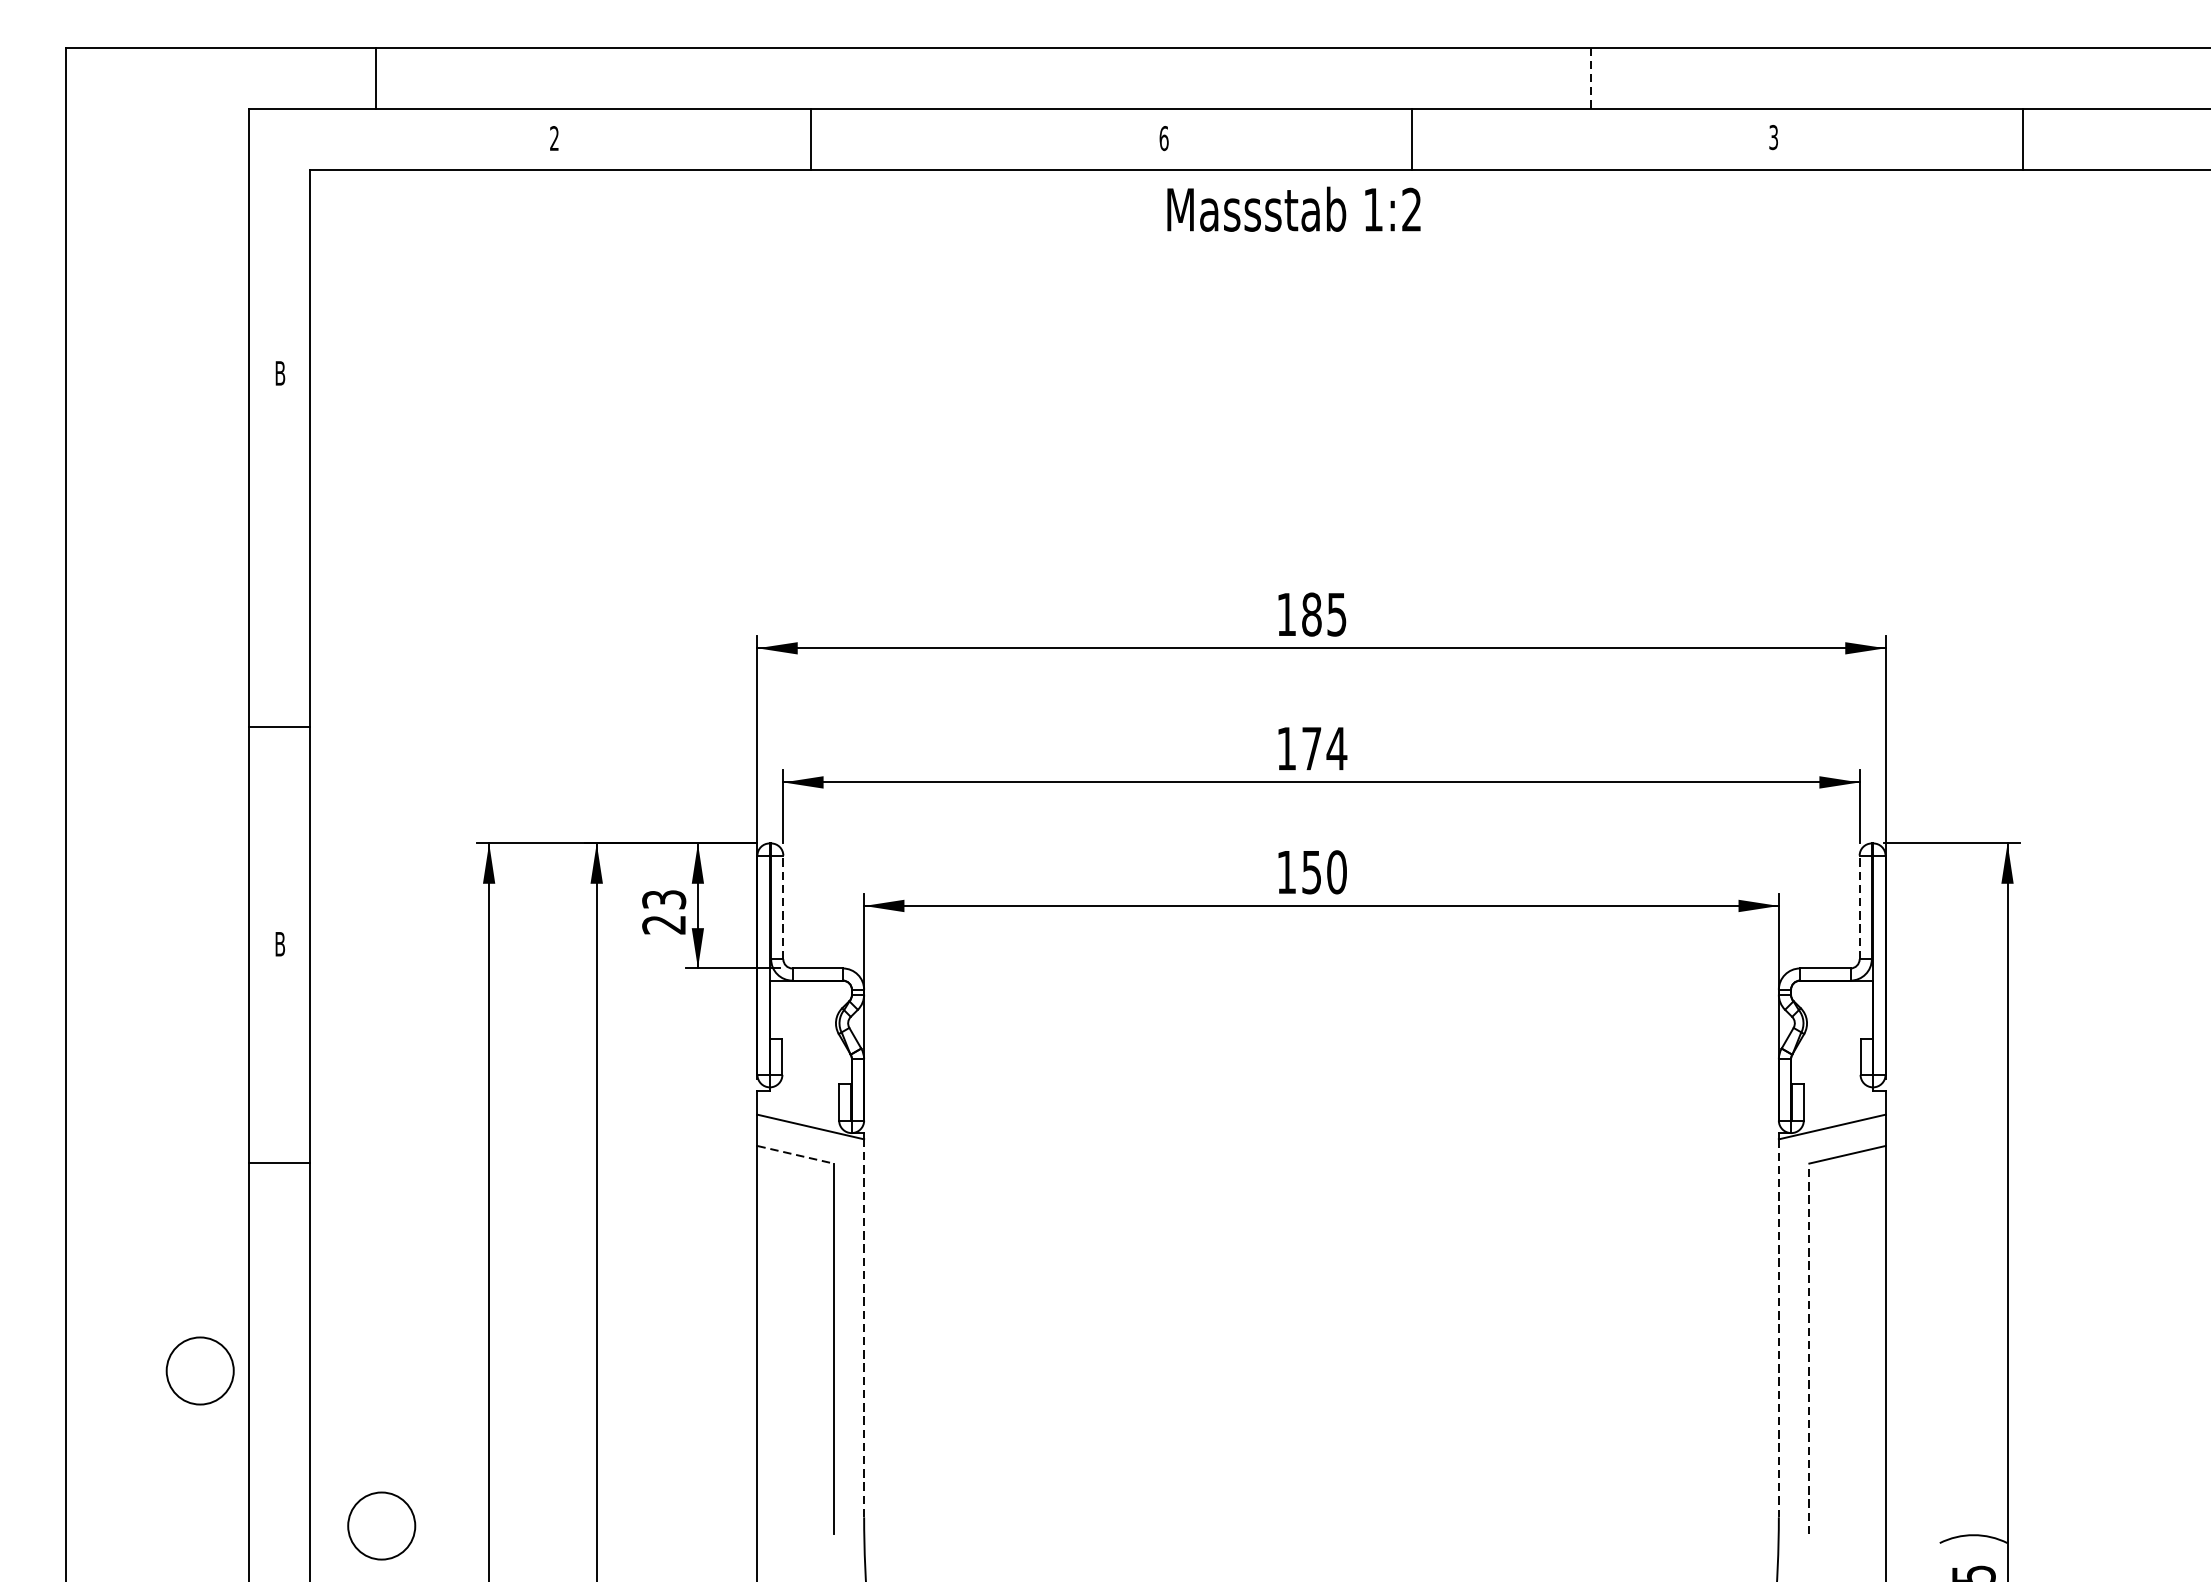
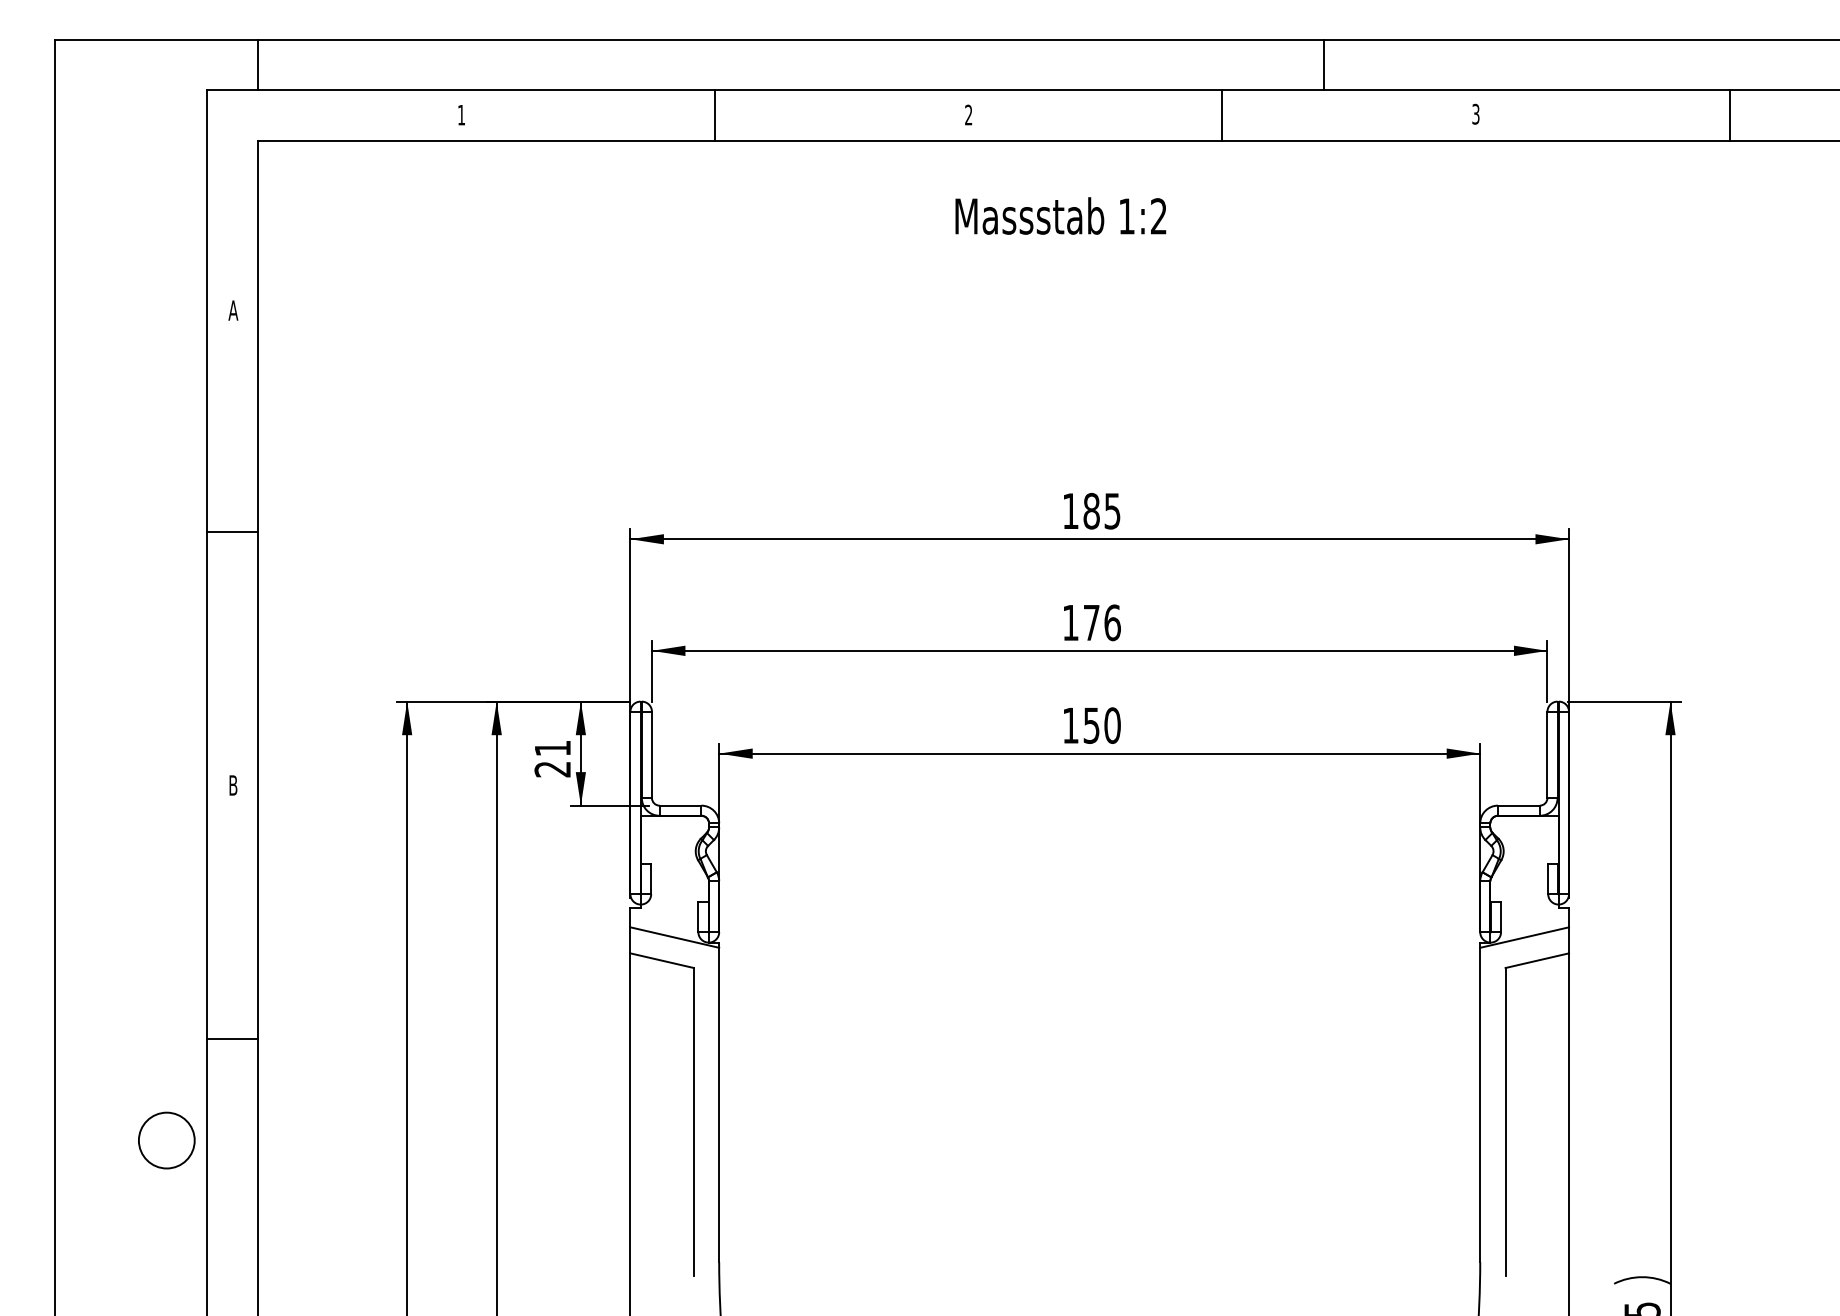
line: (376, 77) -> (258, 64), moved
line: (1590, 77) -> (1323, 64), dashed -> solid
text: (553, 137) -> (460, 114), 2 -> 1
text: (1163, 137) -> (968, 114), 6 -> 2
line: (810, 138) -> (714, 115), moved
line: (1412, 138) -> (1222, 115), moved
line: (2023, 138) -> (1729, 115), moved
text: (1293, 208) -> (1060, 215), moved
text: (280, 373) -> (233, 310), B -> A
line: (279, 726) -> (232, 531), moved
text: (1336, 748) -> (1112, 622), 174 -> 176
text: (663, 899) -> (552, 748), 23 -> 21
line: (782, 906) -> (651, 754), dashed -> solid
line: (1859, 906) -> (1547, 754), dashed -> solid
line: (796, 1154) -> (662, 960), dashed -> solid
line: (279, 1162) -> (232, 1039), moved
line: (864, 1327) -> (719, 1104), dashed -> solid
line: (1779, 1328) -> (1480, 1105), dashed -> solid
line: (1809, 1348) -> (1505, 1121), dashed -> solid
circle: (381, 1525) -> (317, 1269), removed

